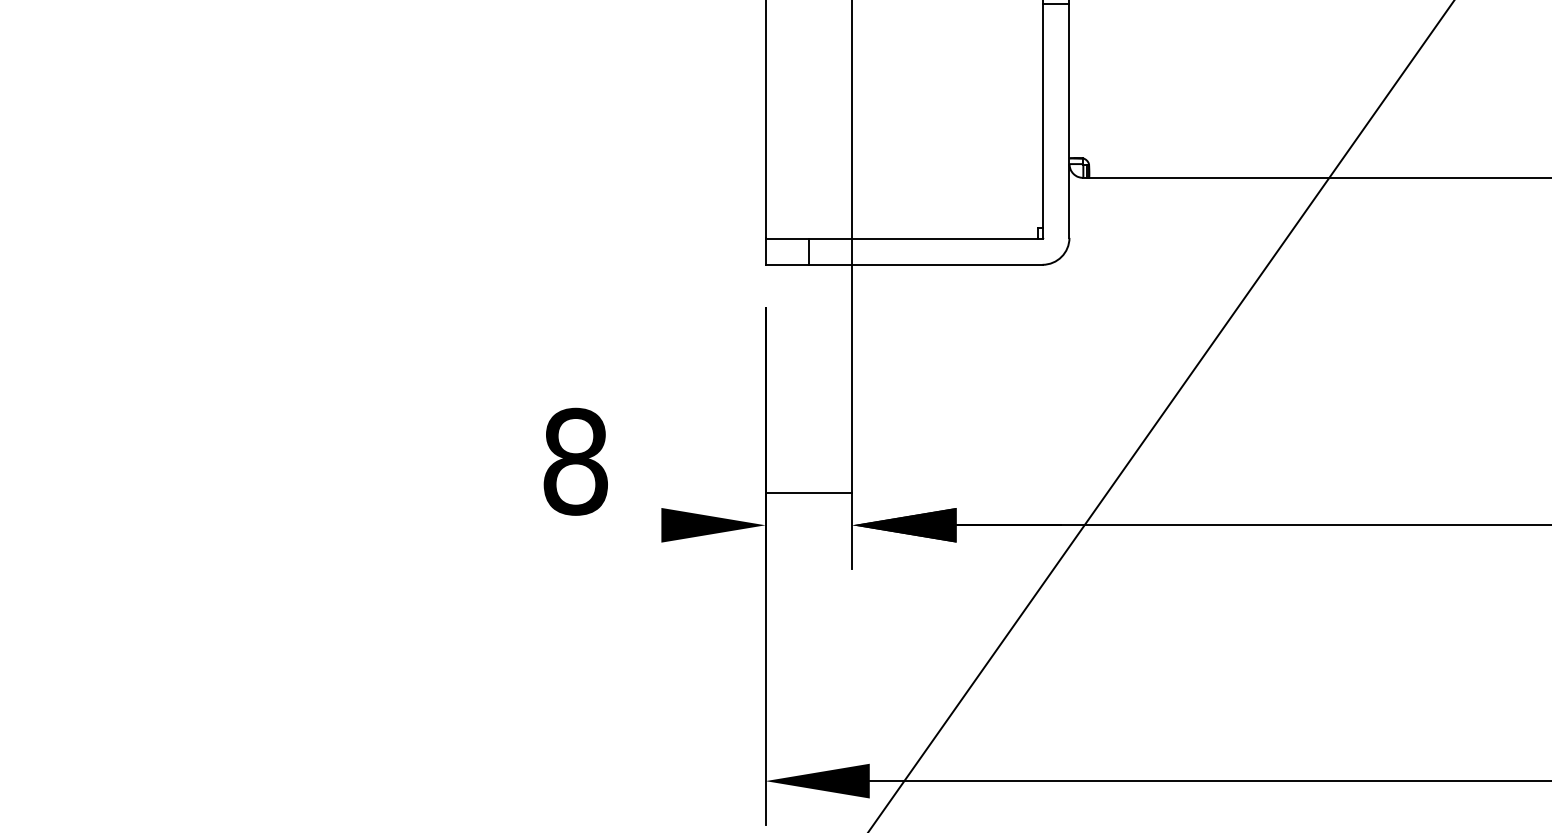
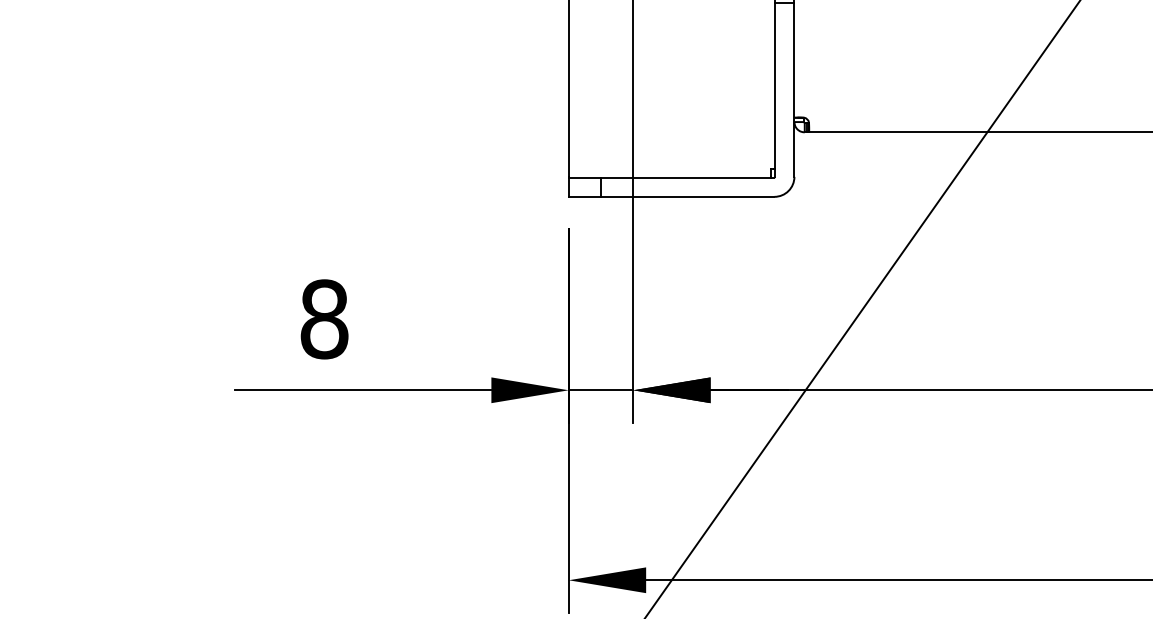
text: (575, 461) -> (324, 319), moved
line: (808, 493) -> (600, 390), moved
line: (488, 525) -> (363, 390), added

